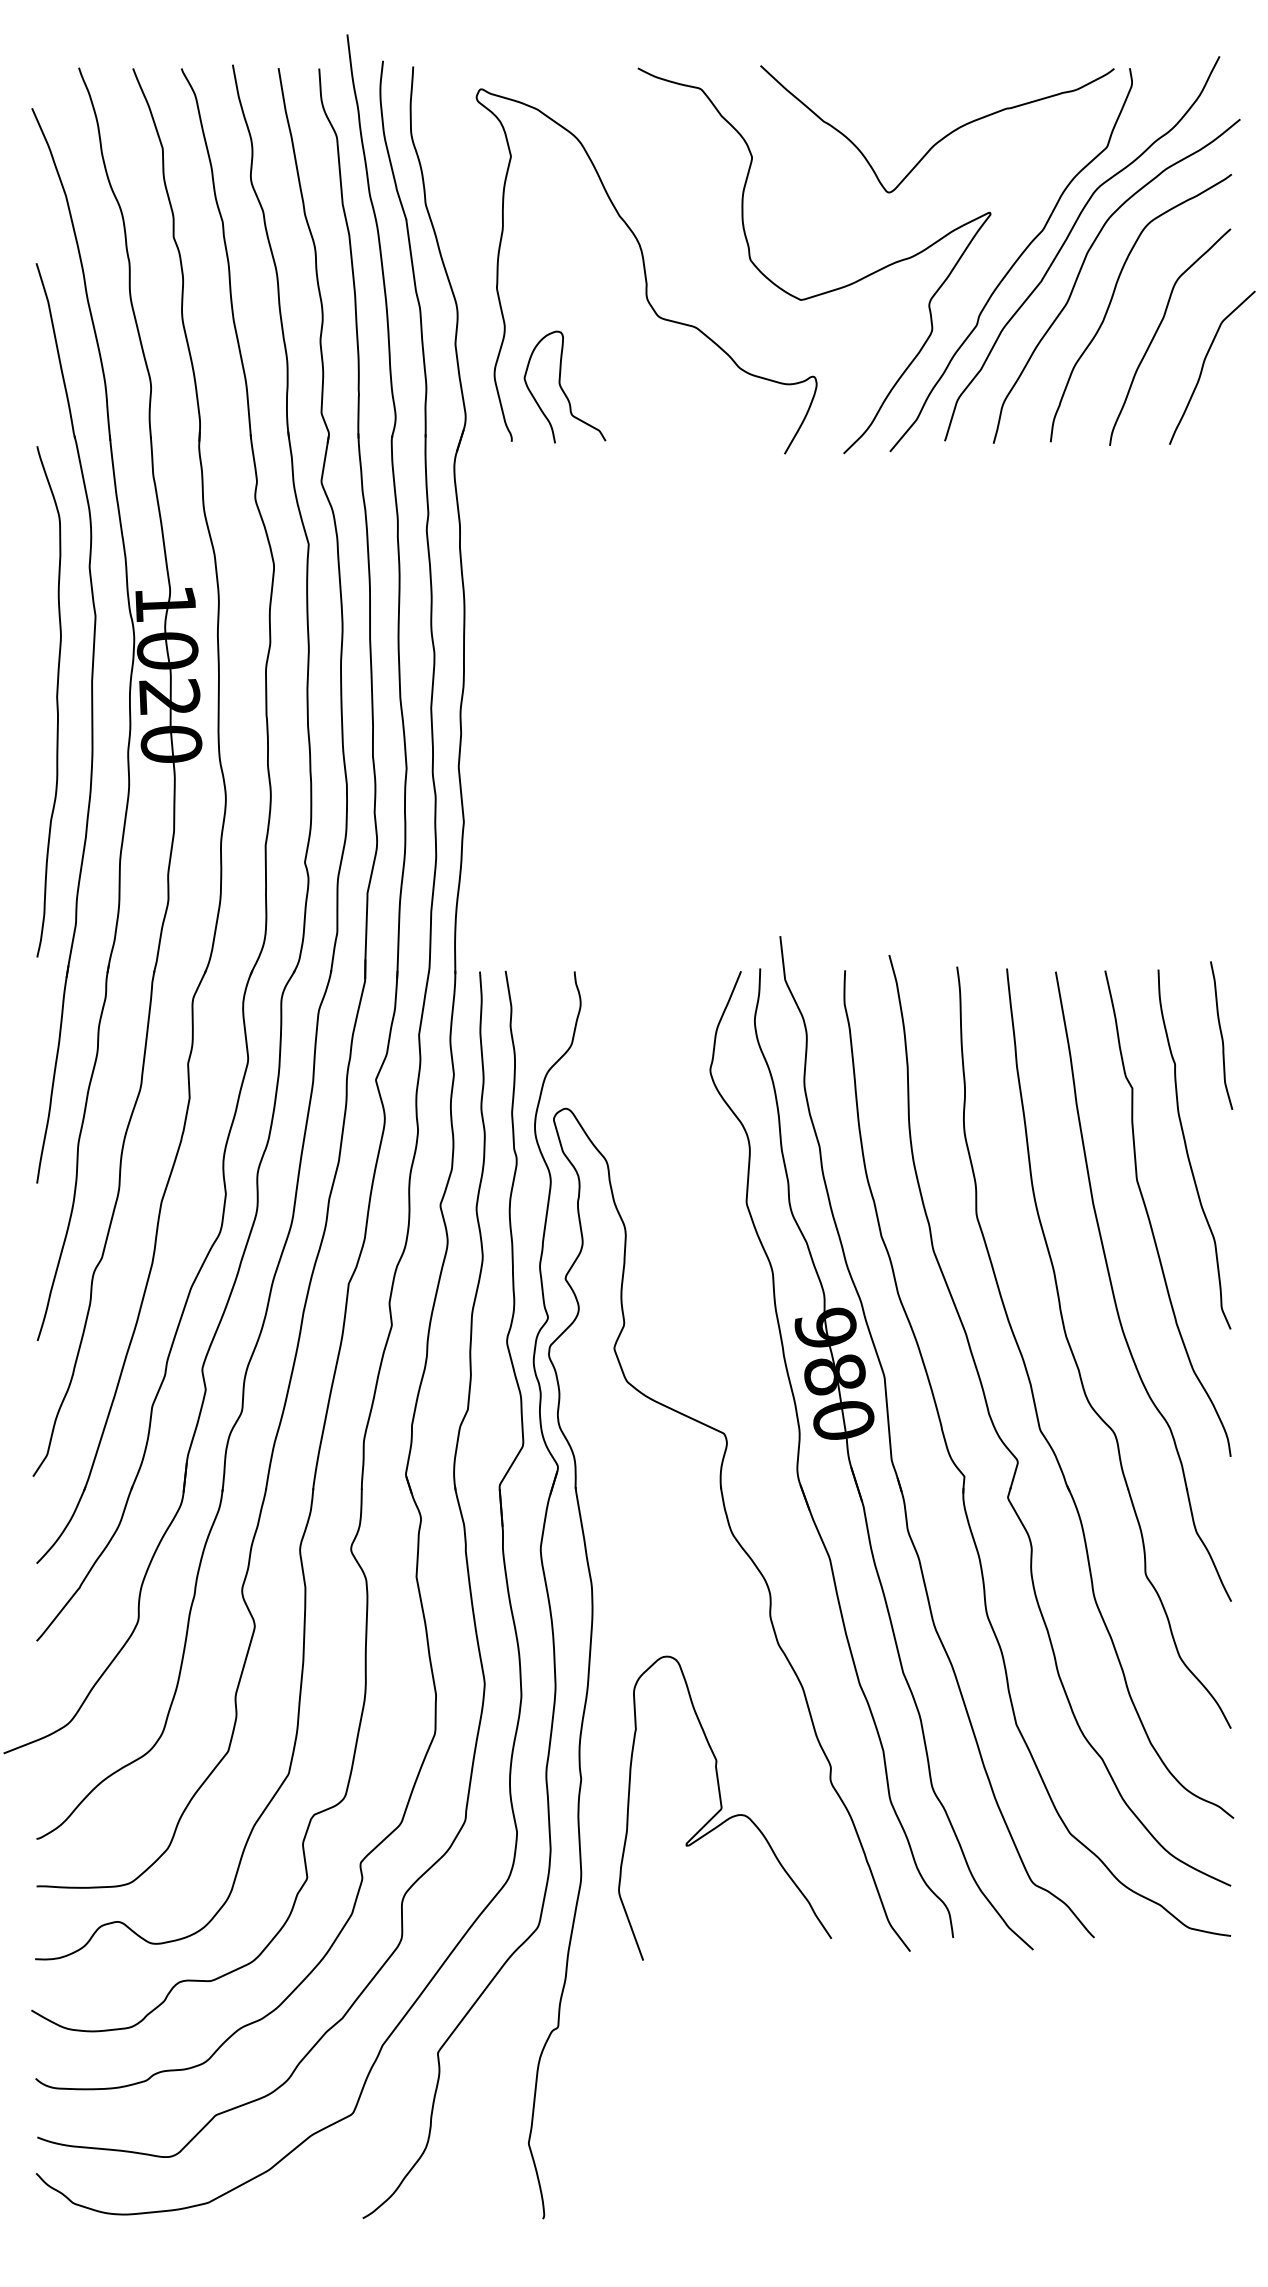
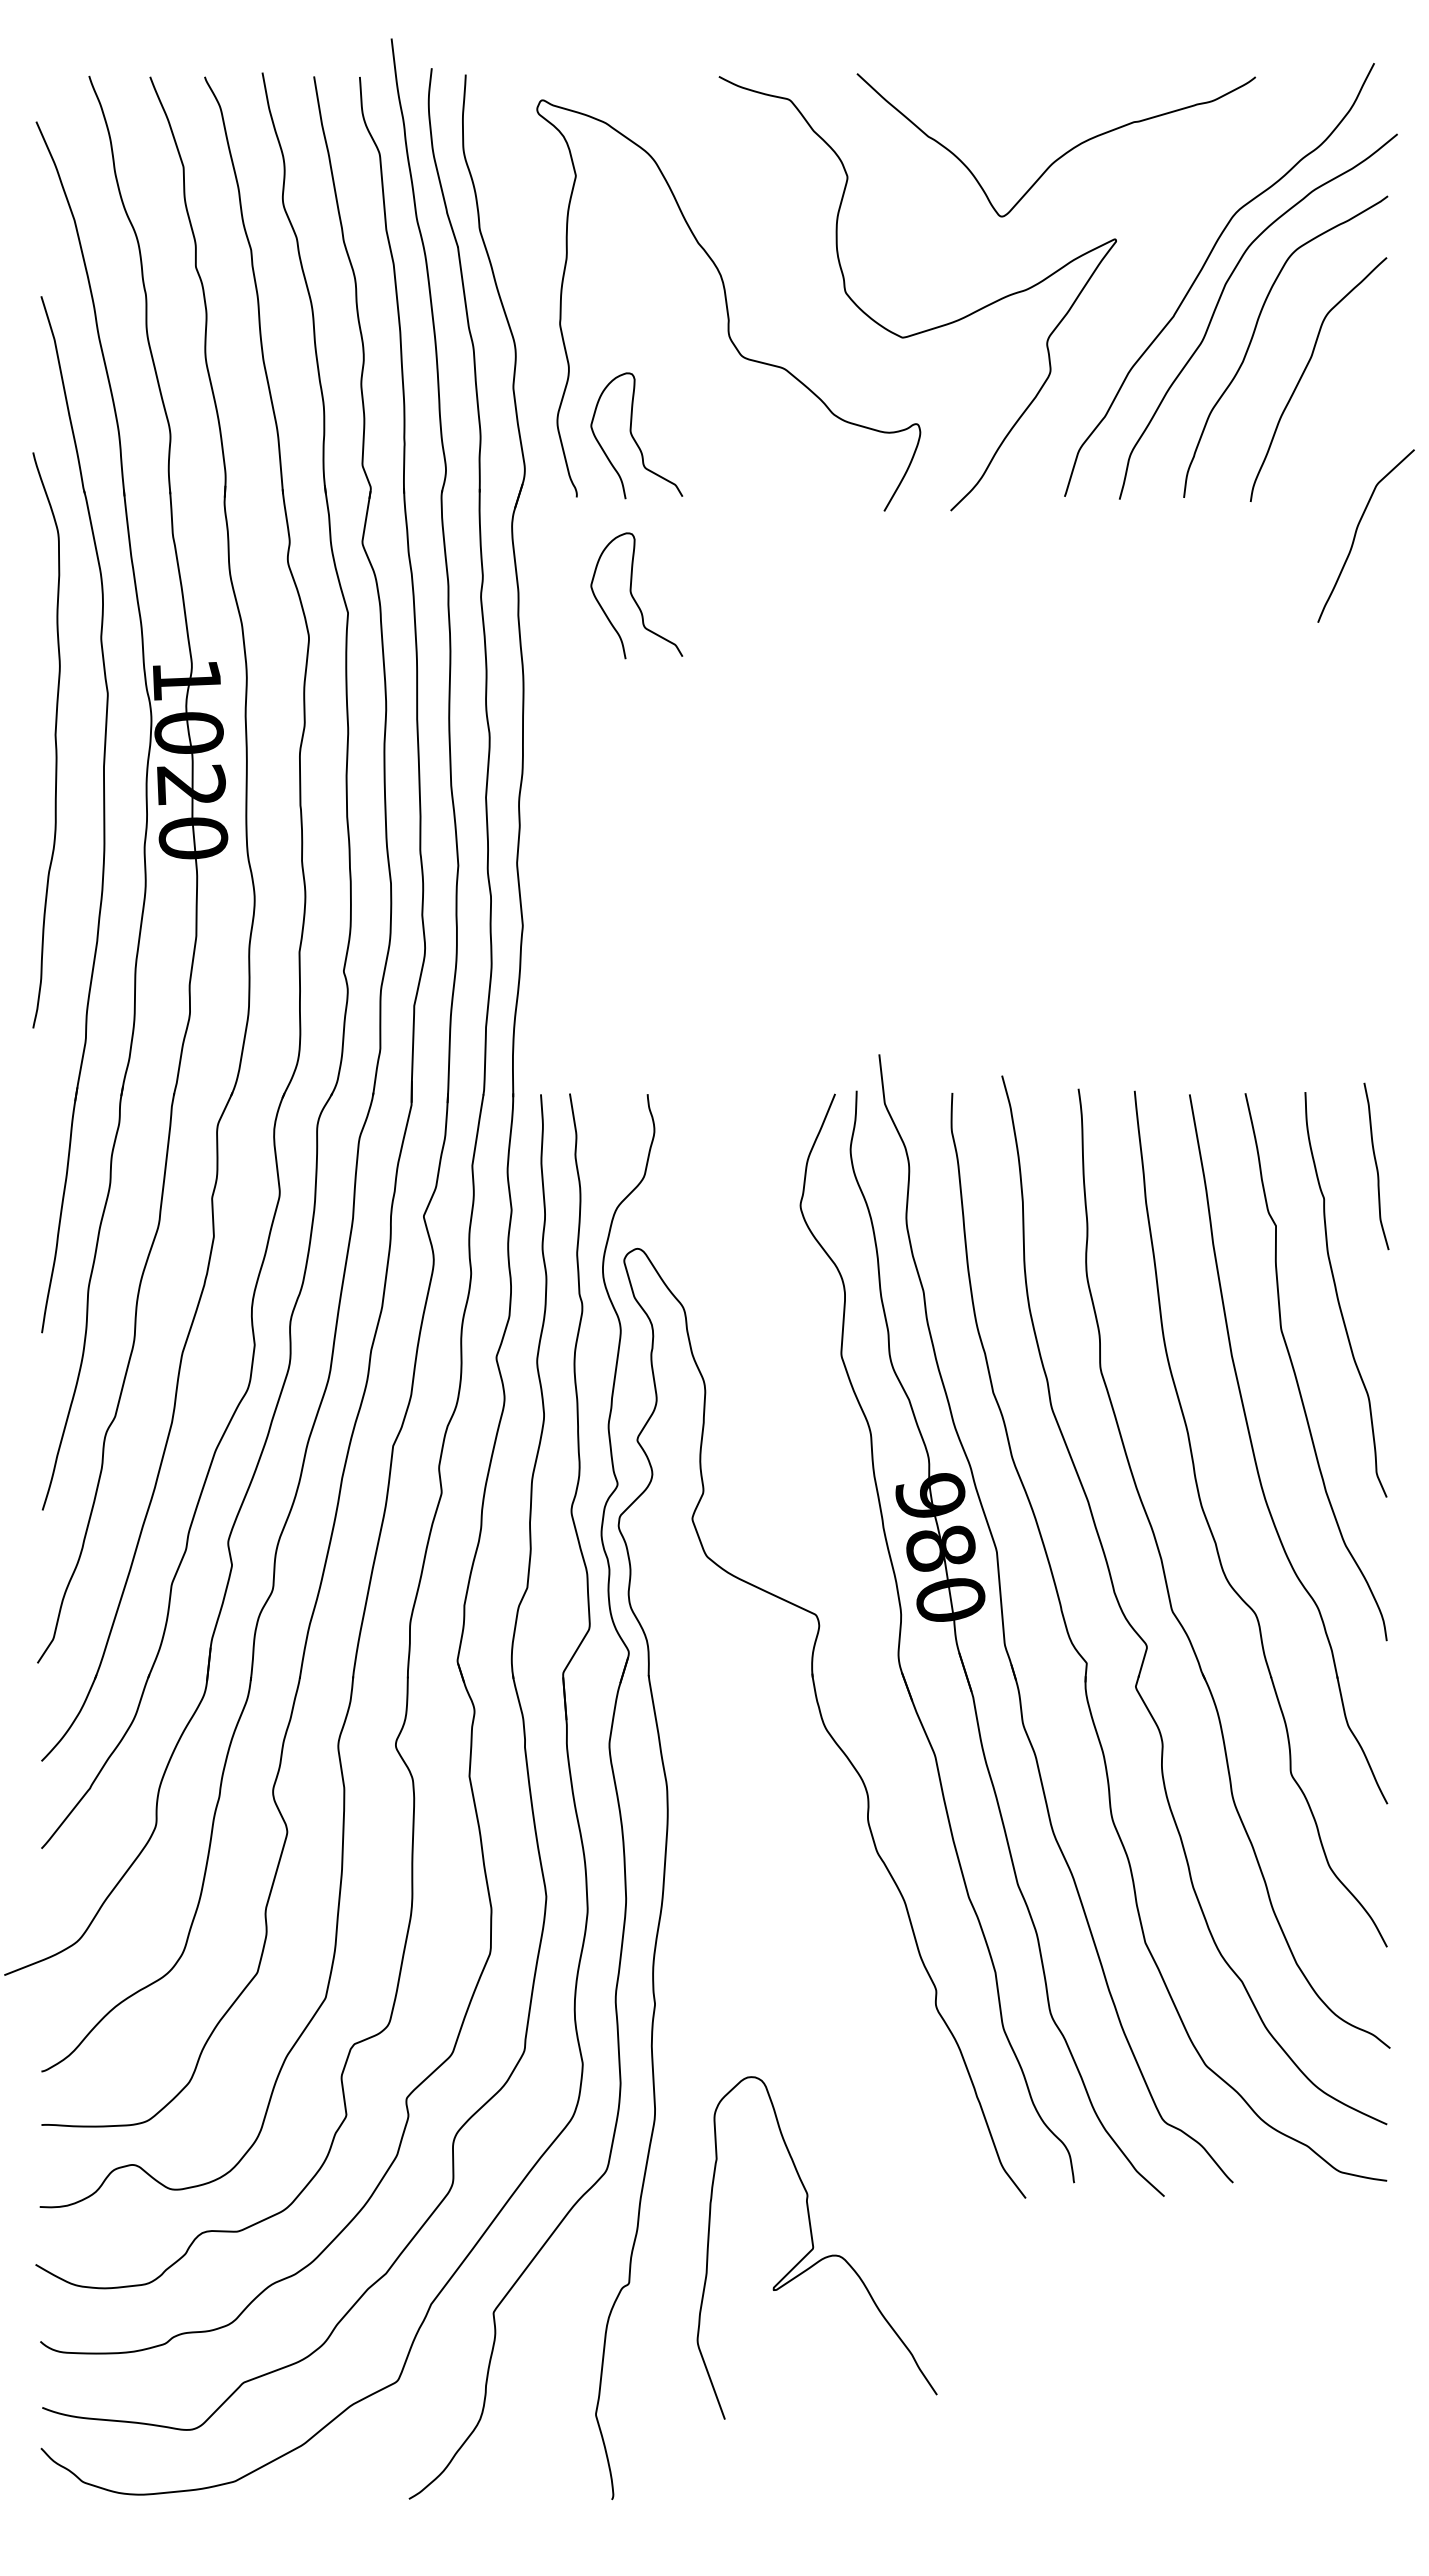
curve: (1013, 262) -> (1142, 295), removed
curve: (1203, 366) -> (1356, 534), moved
curve: (562, 529) -> (633, 596), added
curve: (56, 701) -> (54, 739), moved
curve: (722, 1807) -> (814, 2247), moved

